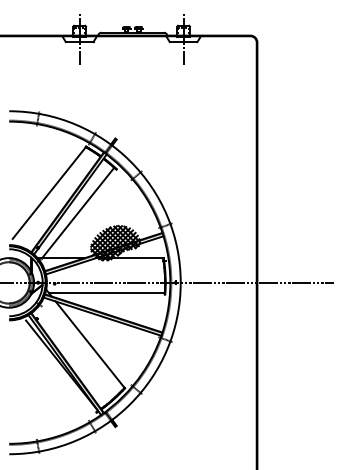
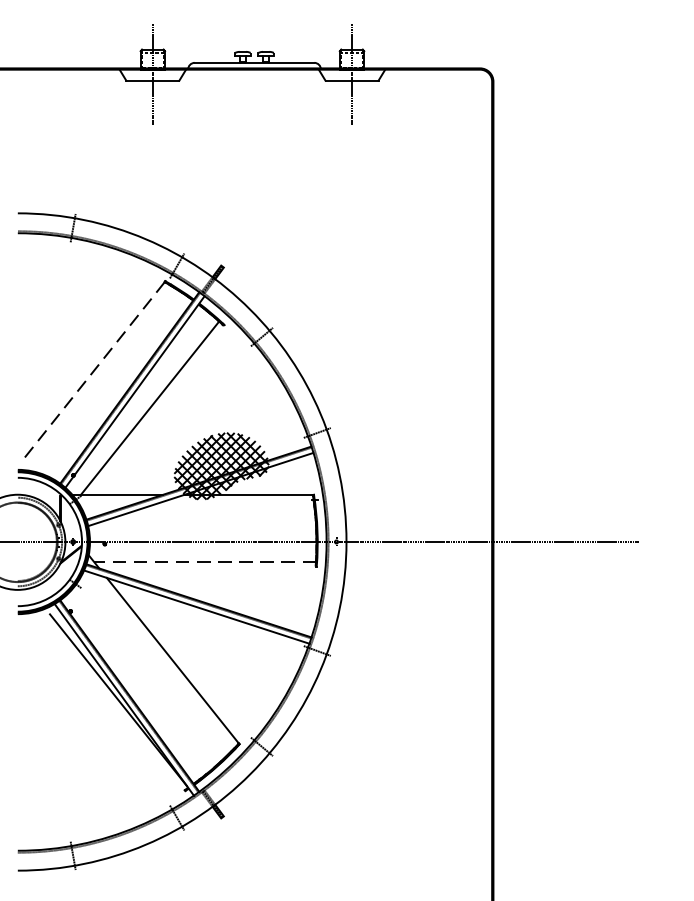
line: (49, 193) -> (94, 370), solid -> dashed
line: (106, 293) -> (204, 562), solid -> dashed

